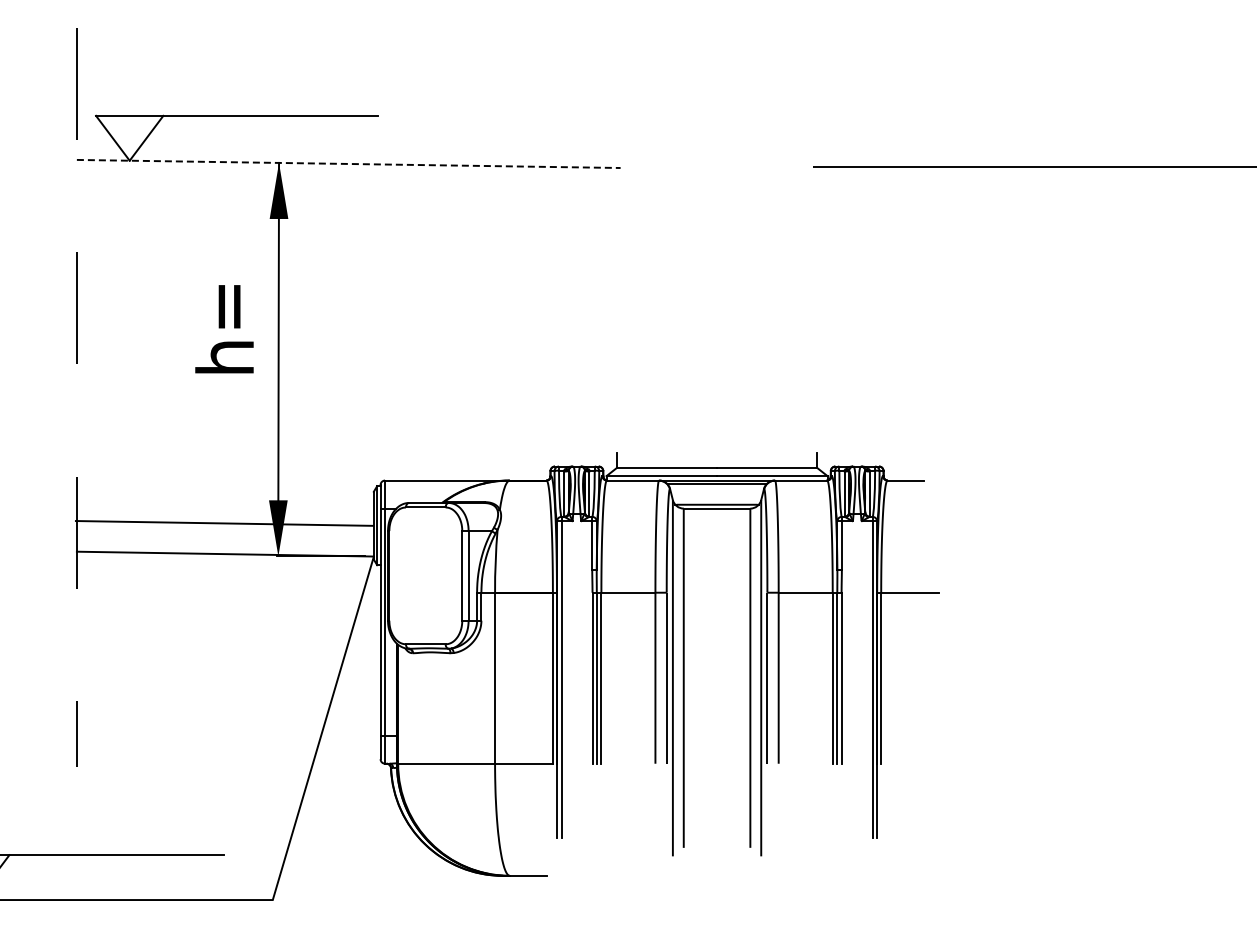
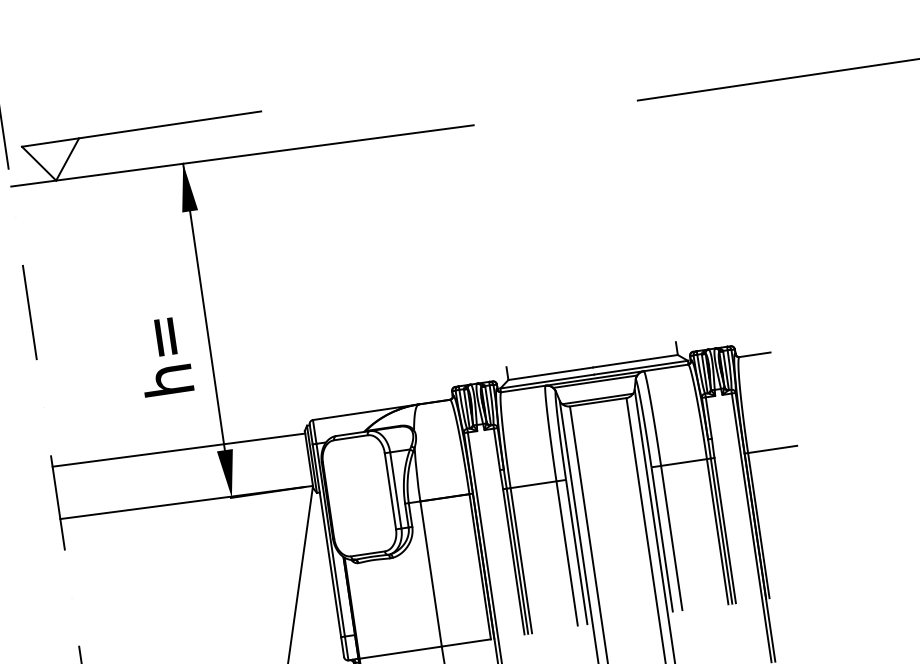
line: (348, 163) -> (242, 155), dashed -> solid
text: (224, 329) -> (164, 356), moved
line: (223, 523) -> (178, 450), moved

